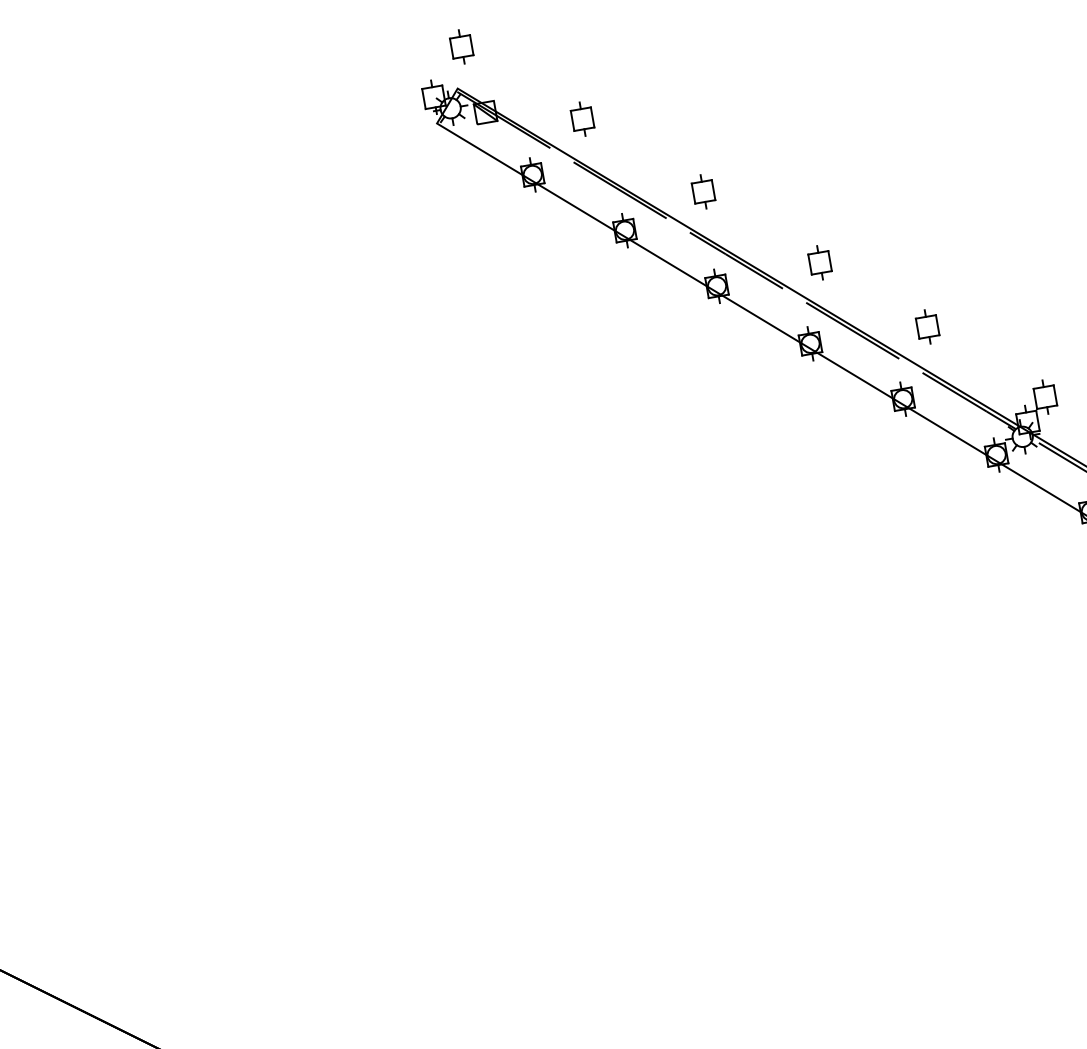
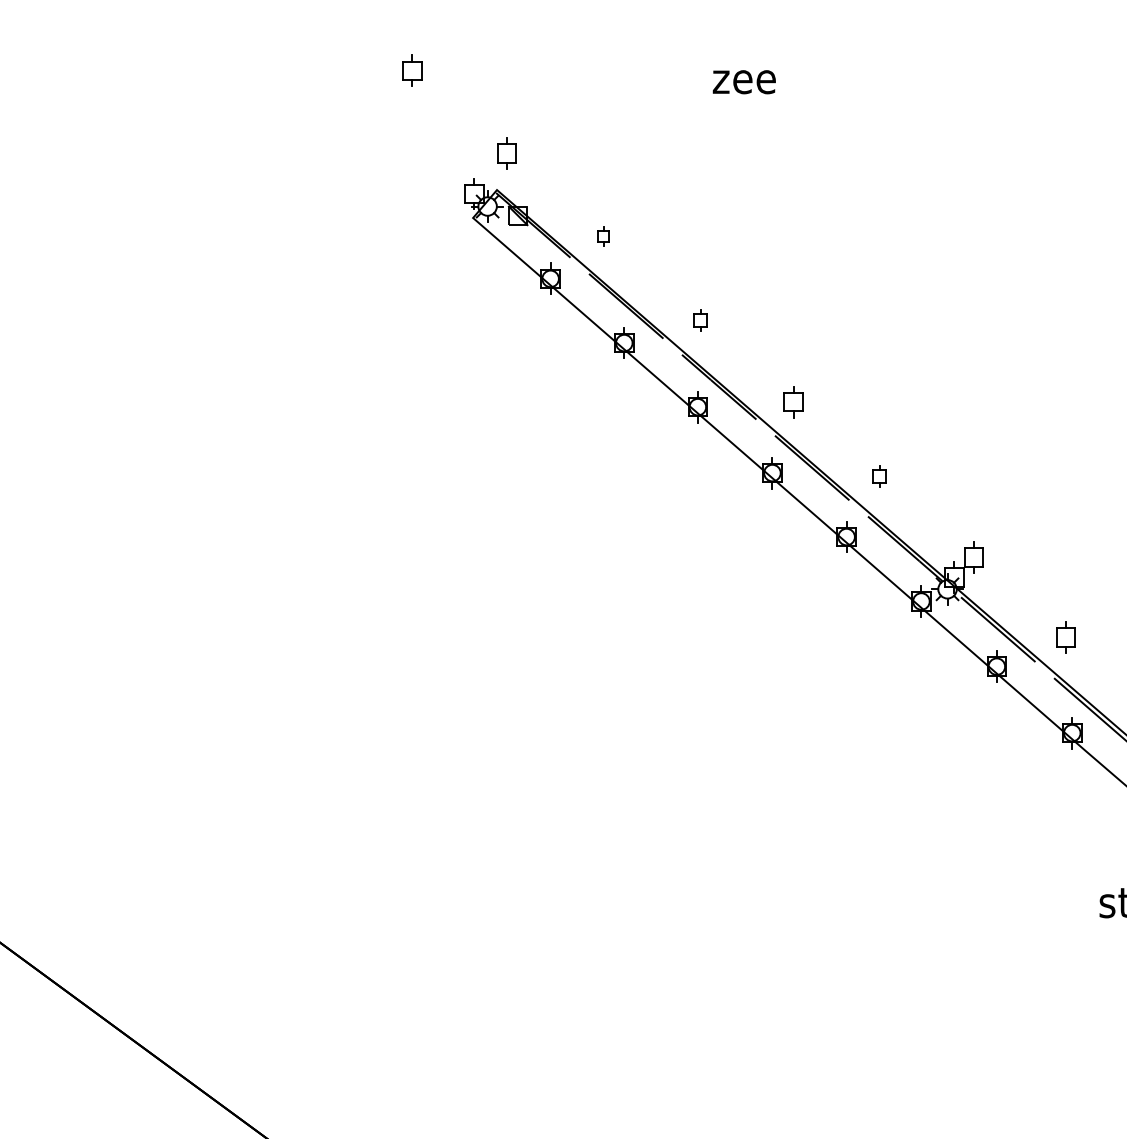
part: (582, 118) -> (603, 236), size x0.6
part: (703, 191) -> (700, 320), size x0.7
part: (927, 327) -> (879, 476), size x0.7

